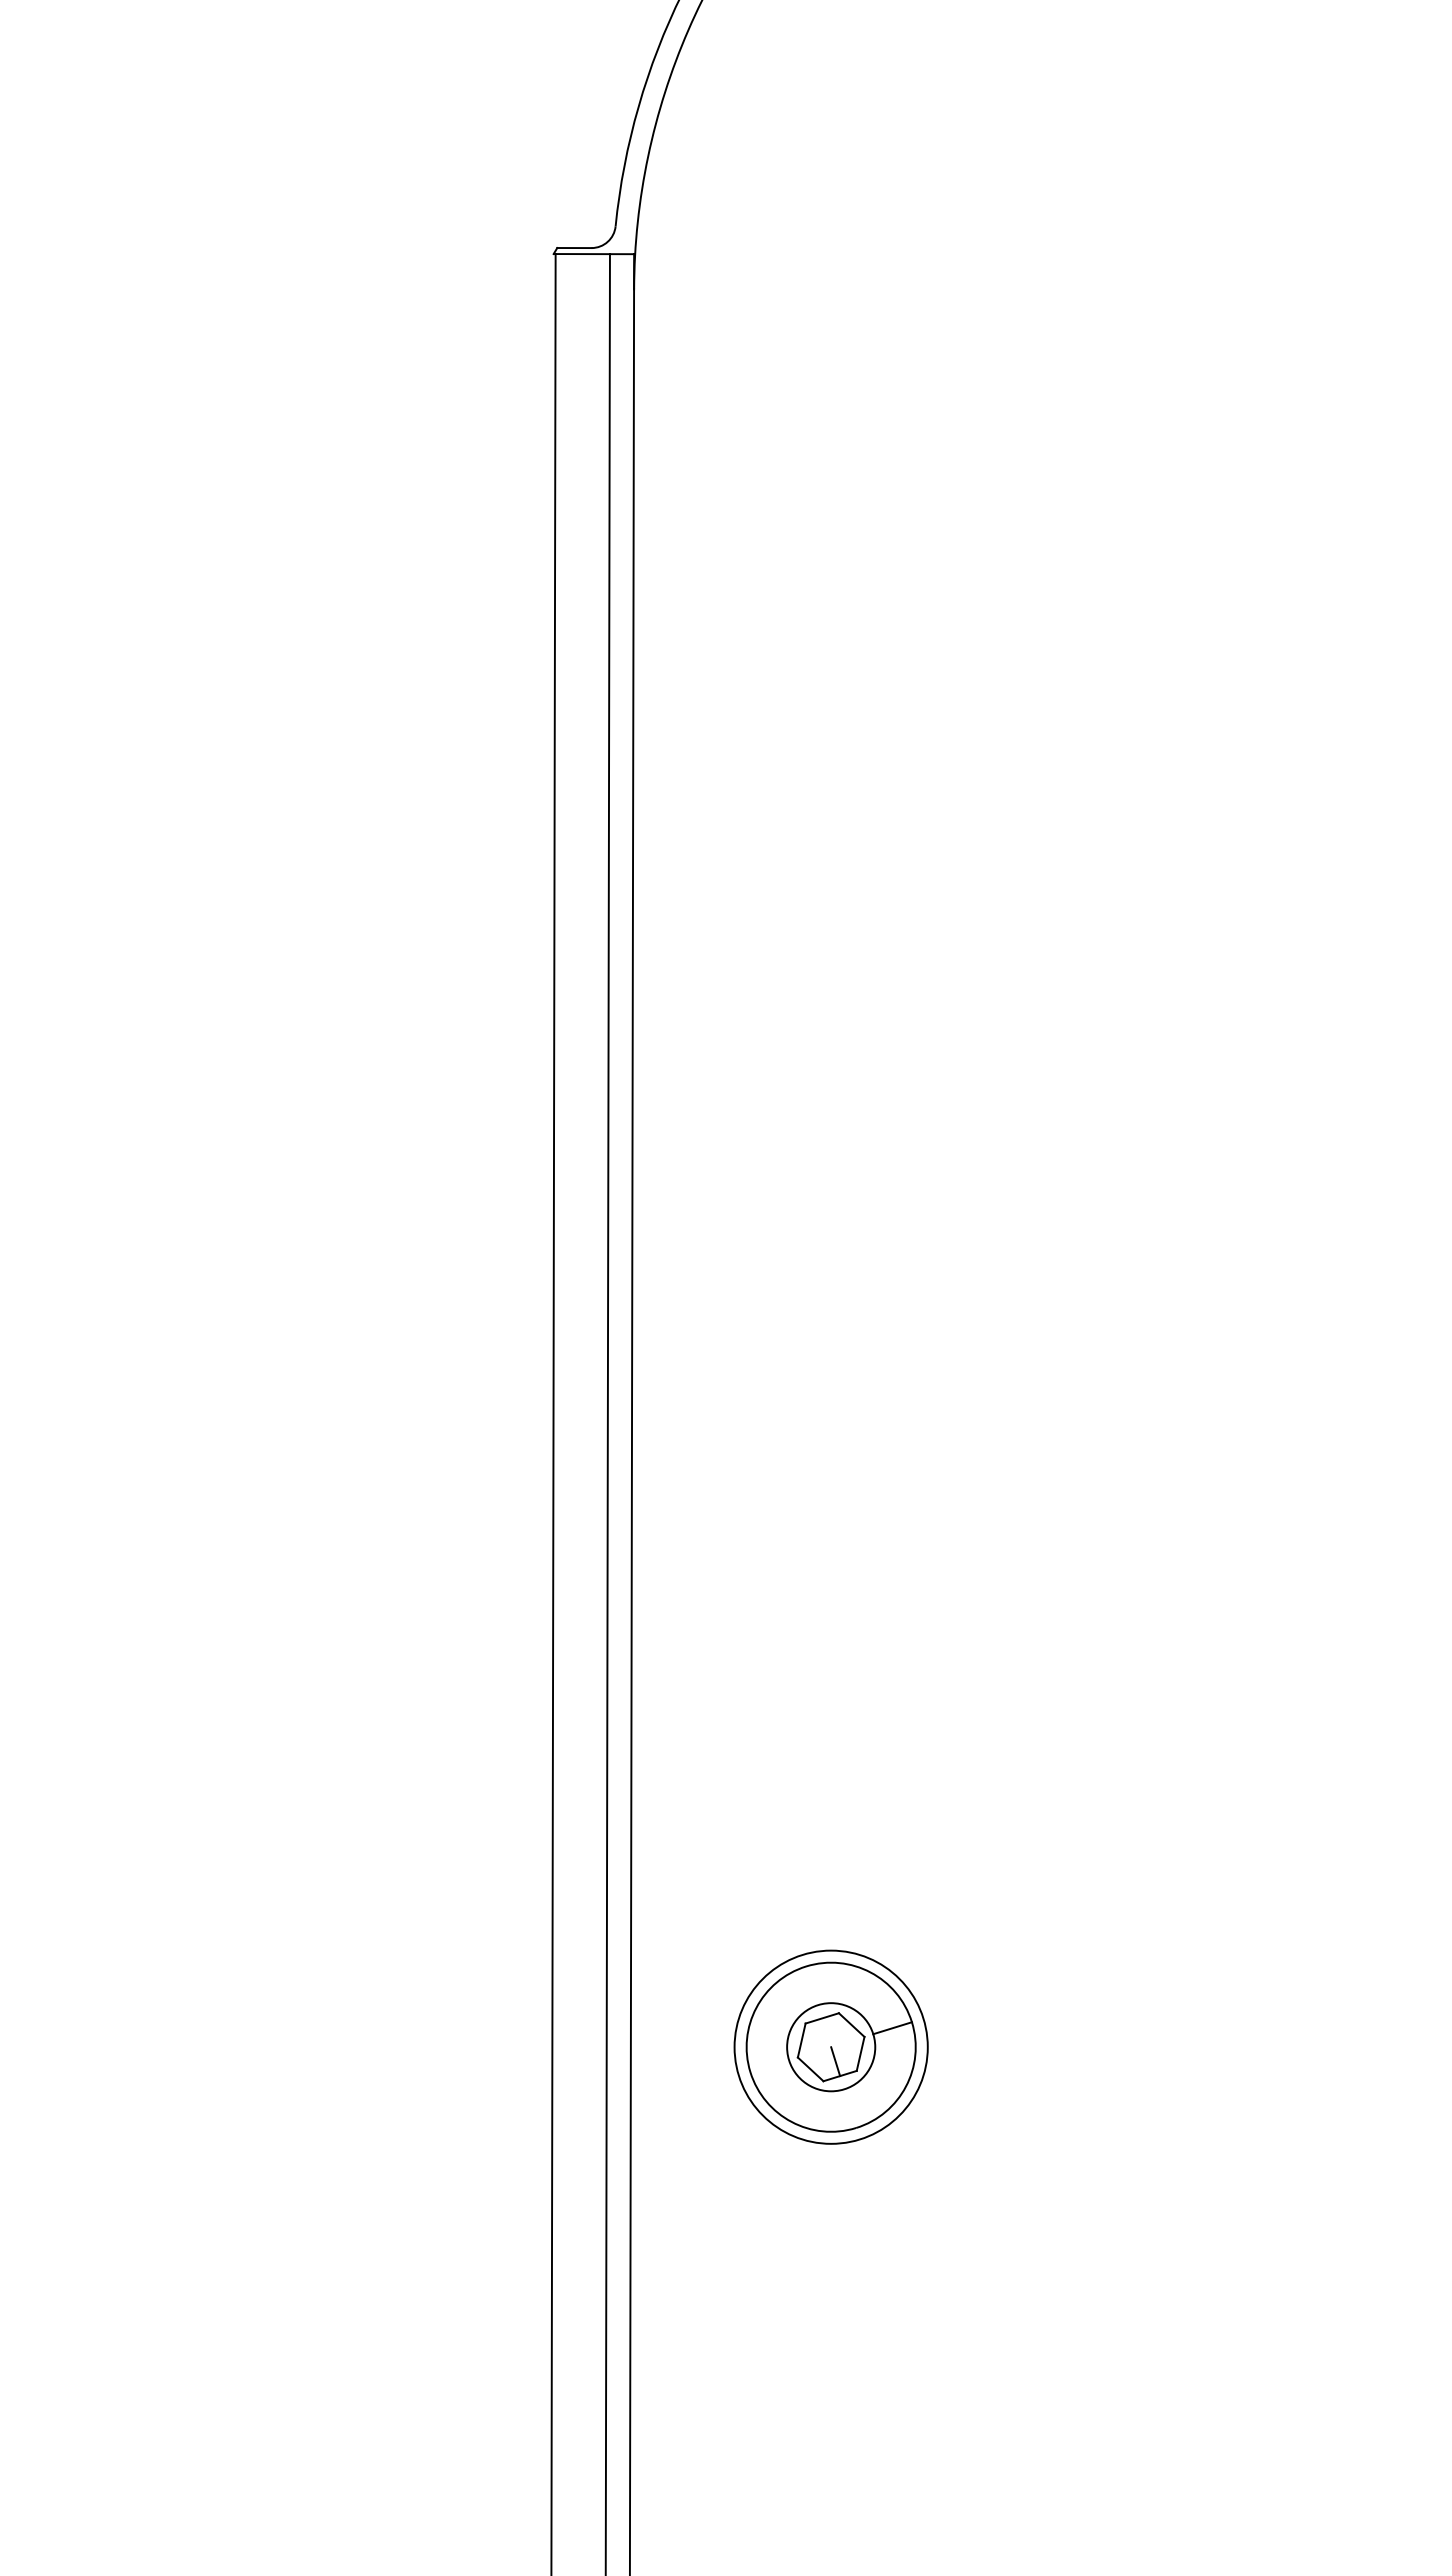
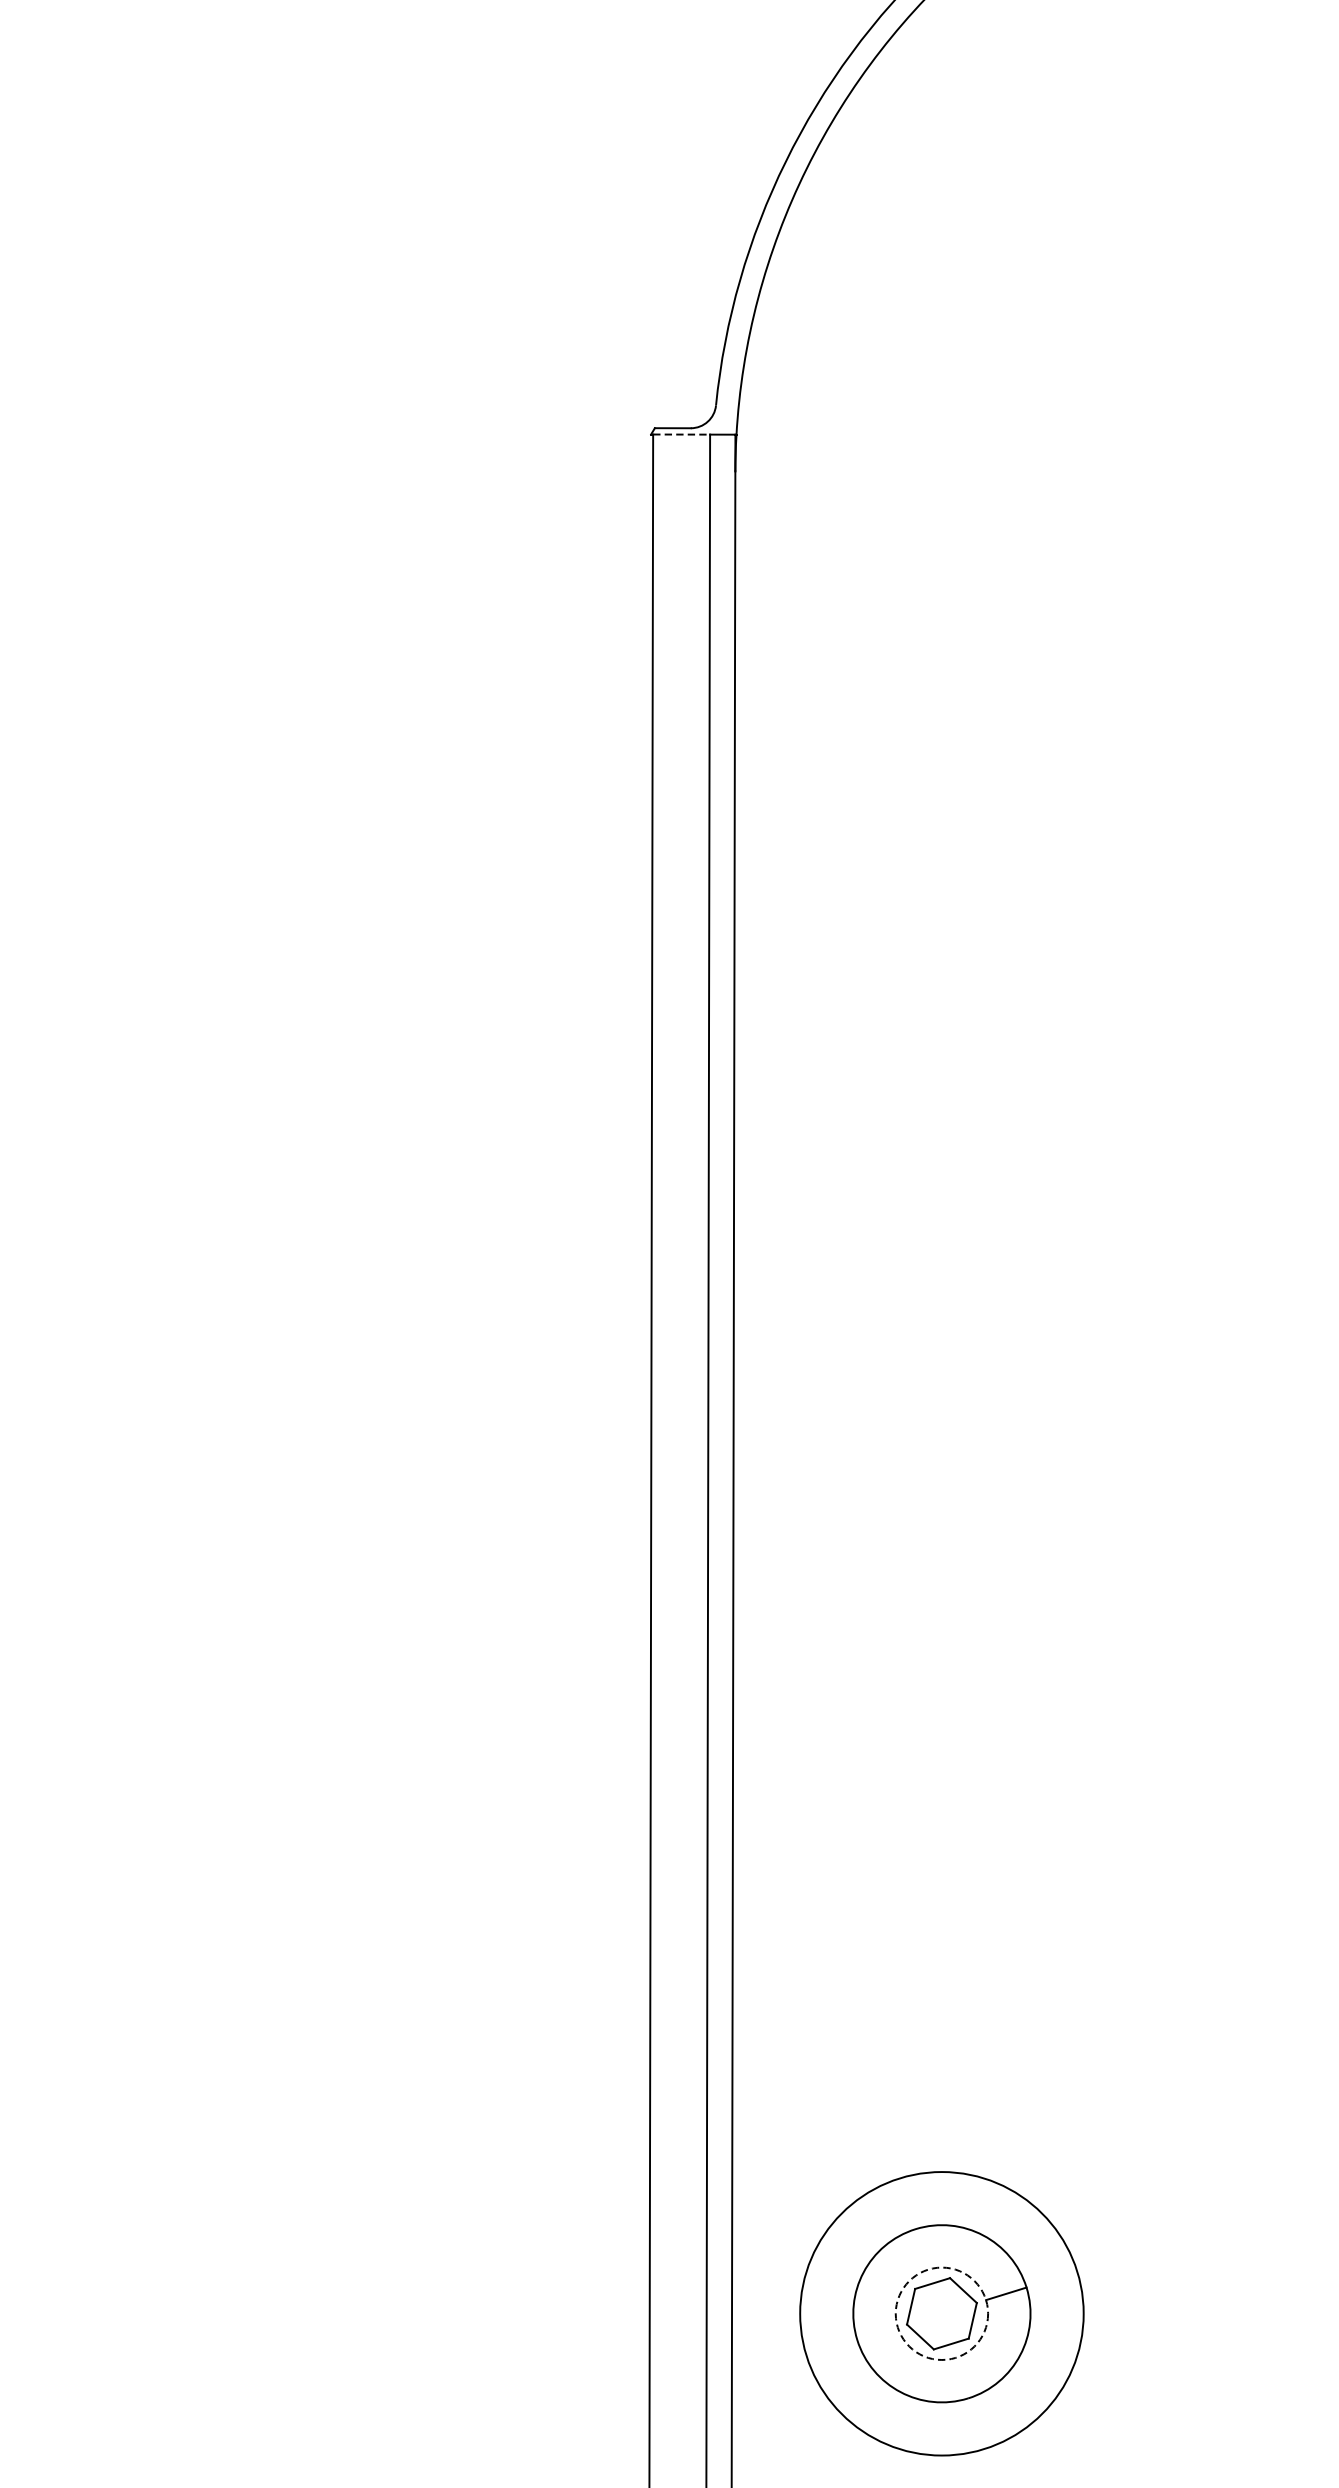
line: (583, 254) -> (682, 434), solid -> dashed
circle: (830, 2046) -> (941, 2313), size x1.4
circle: (831, 2047) -> (942, 2314), solid -> dashed
line: (835, 2061) -> (946, 2328), removed

